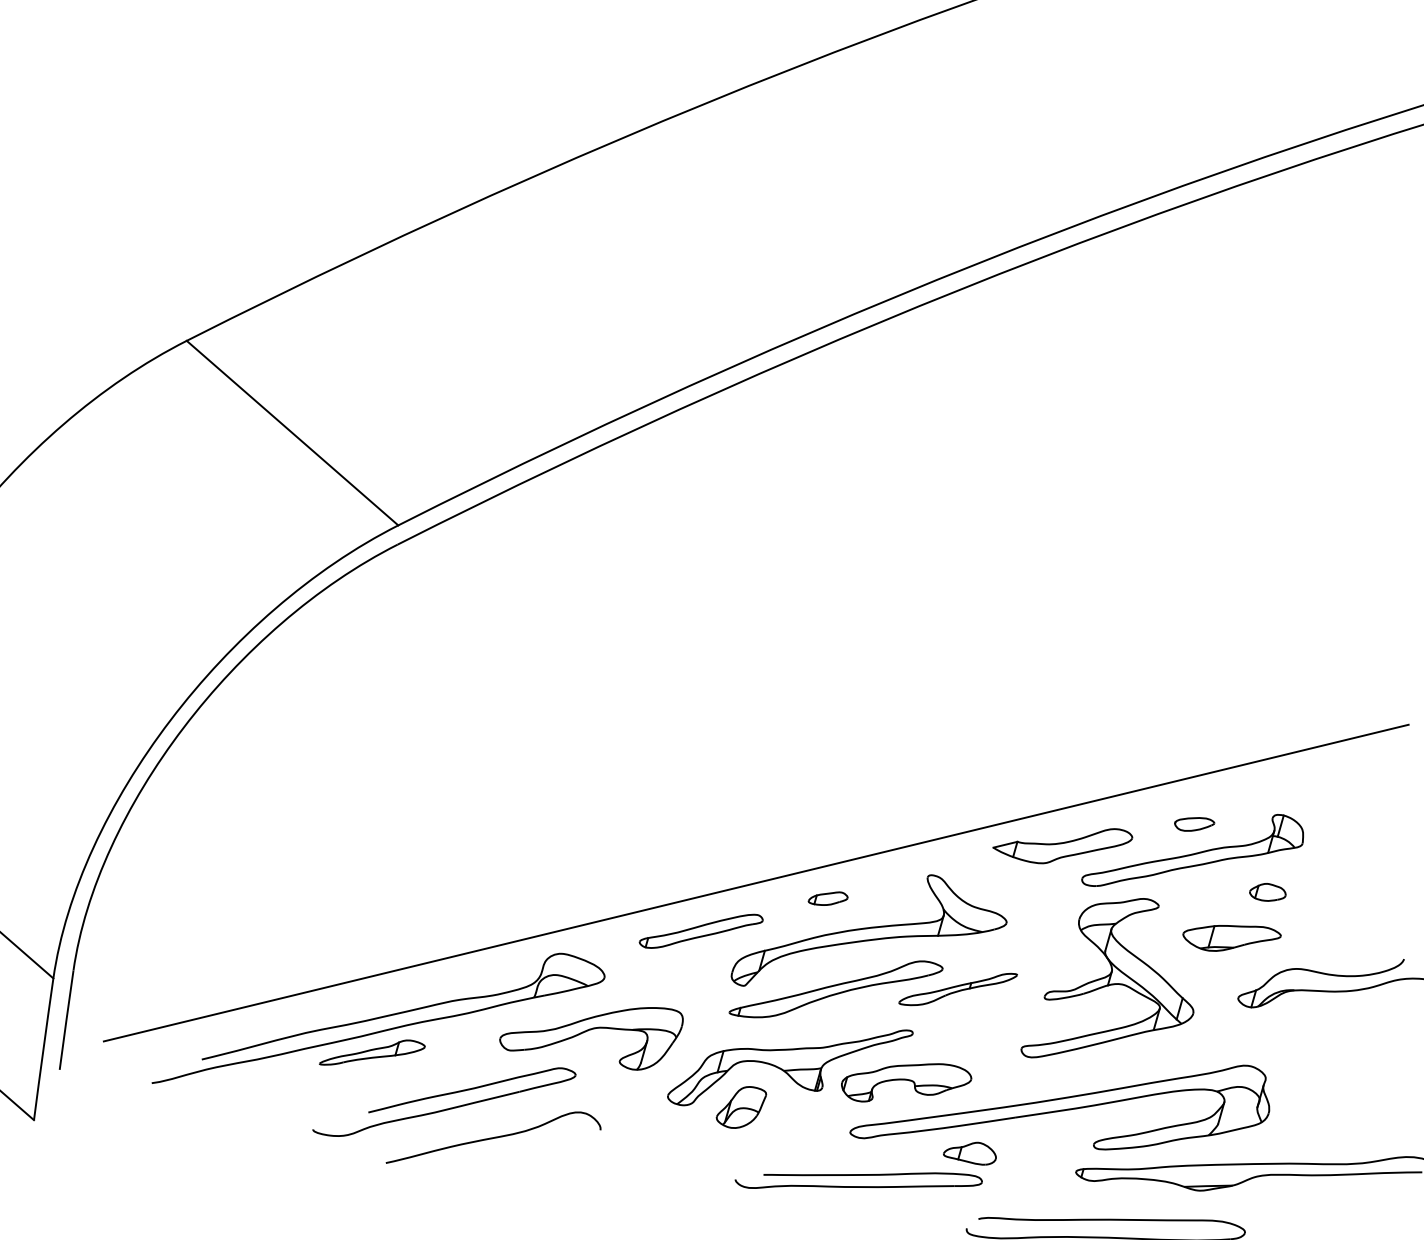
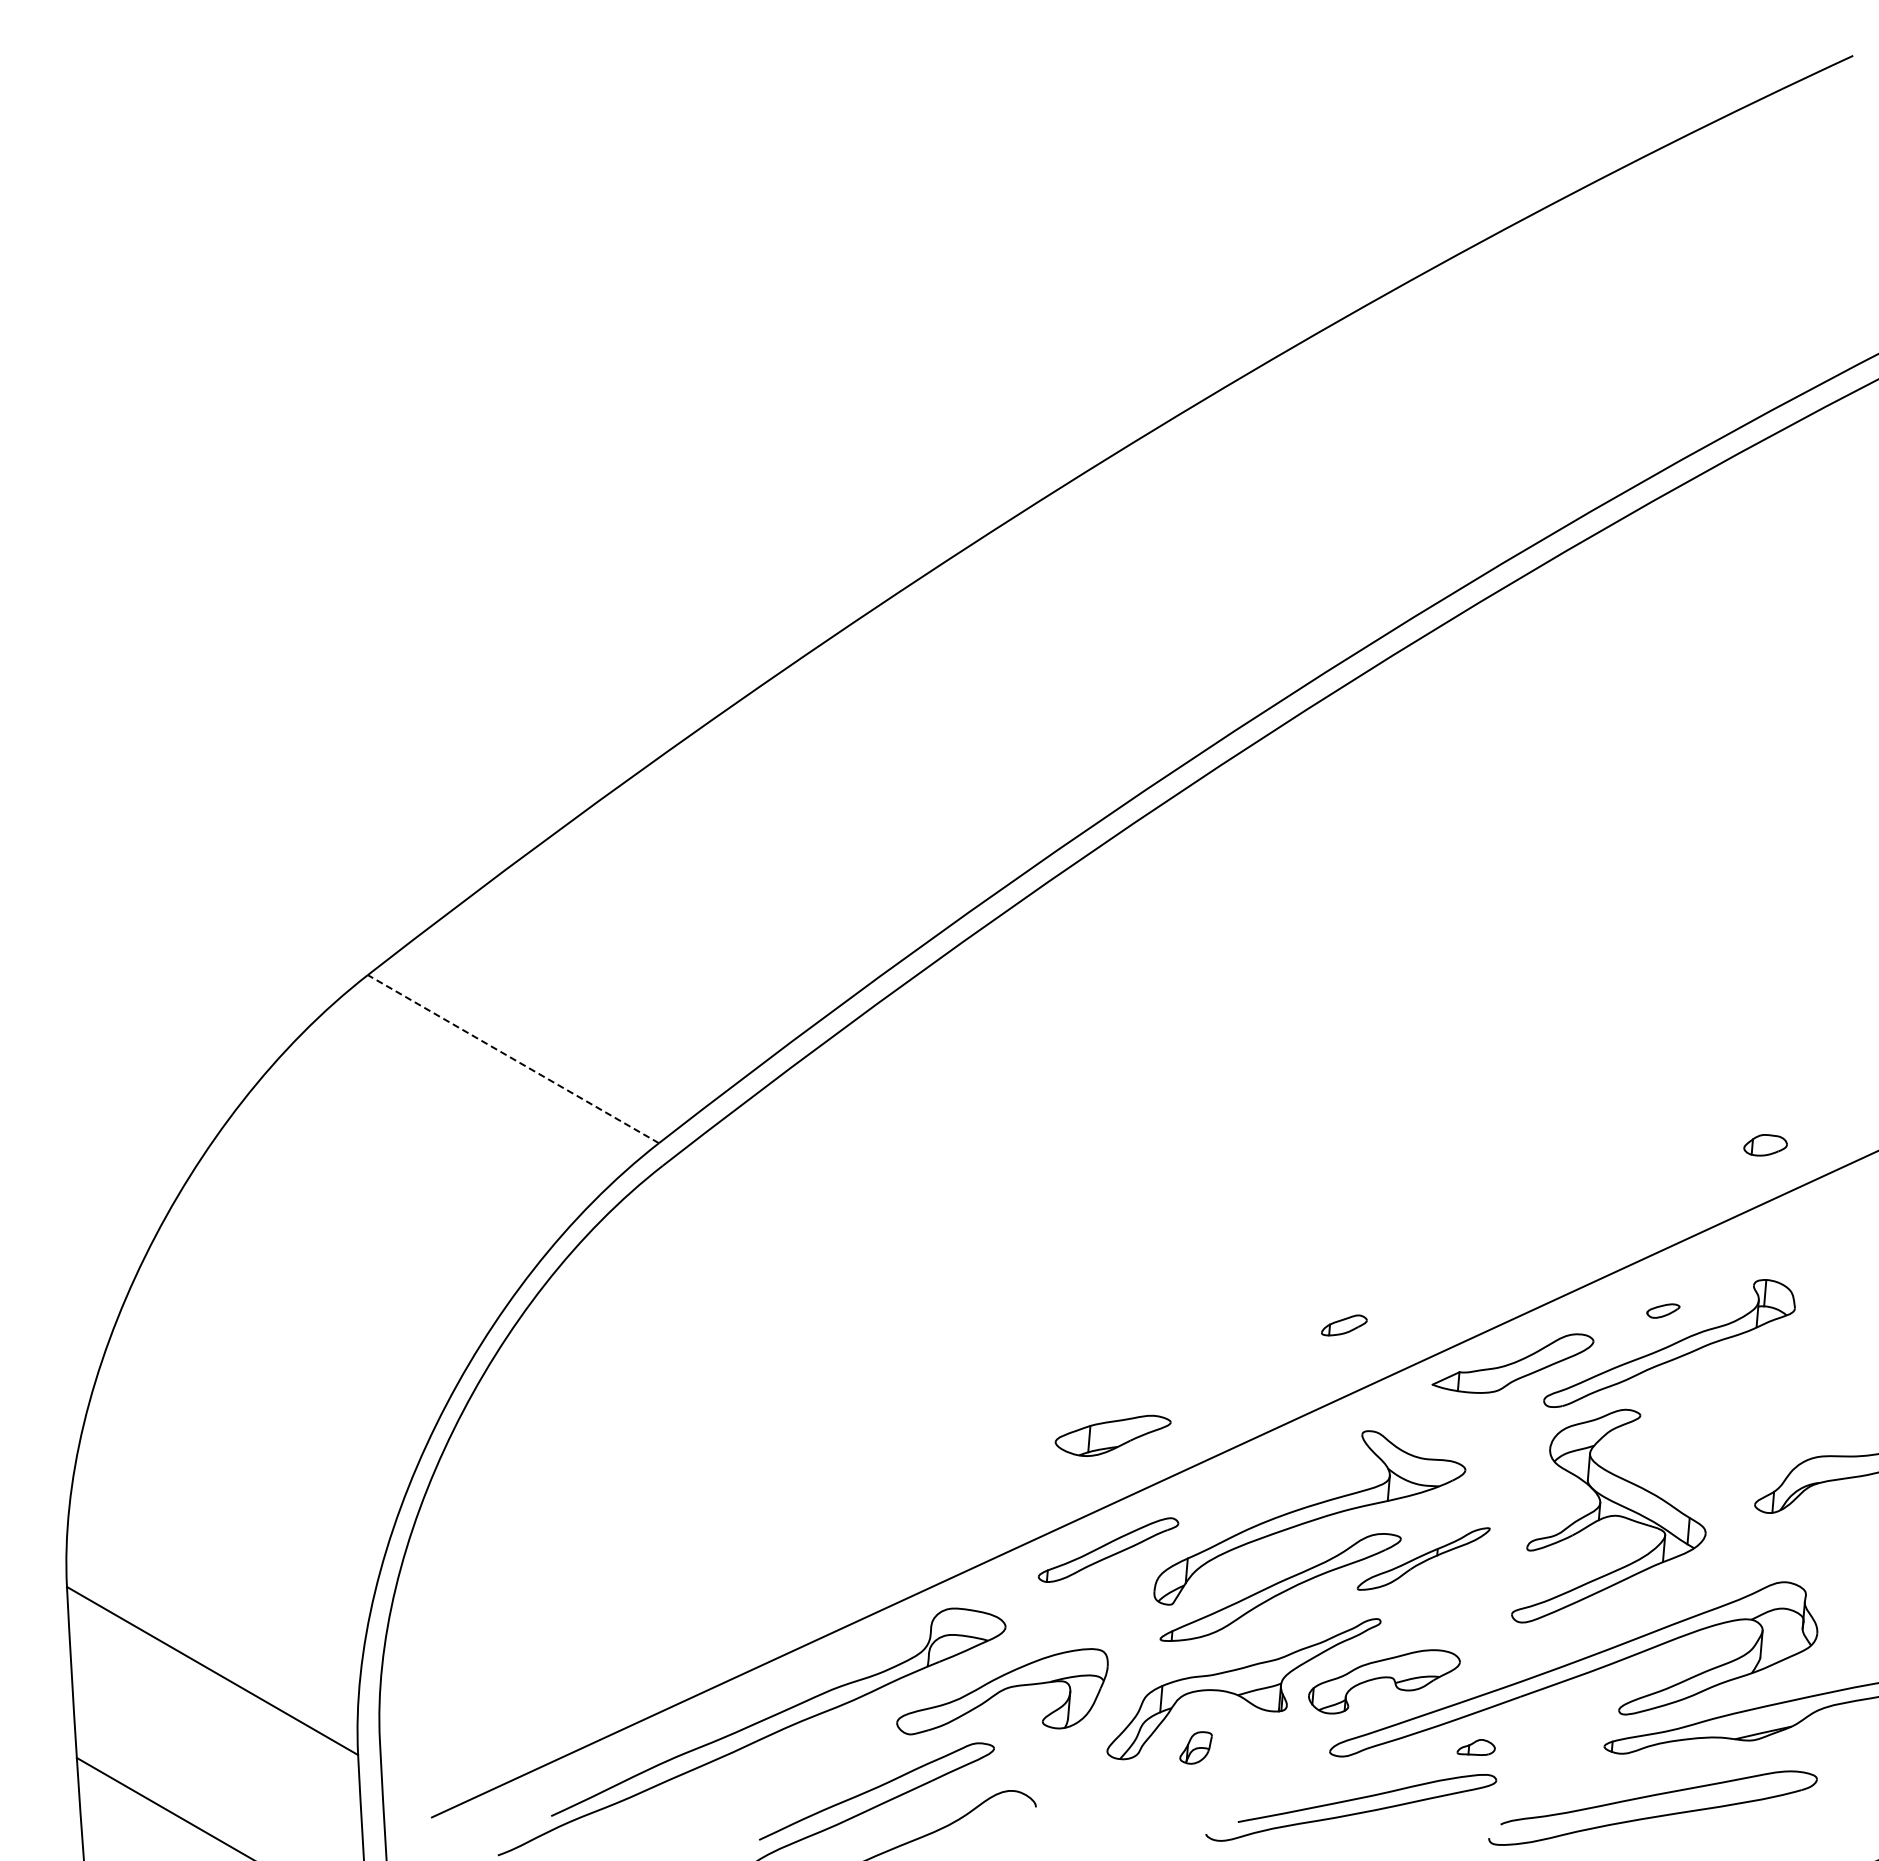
line: (291, 432) -> (512, 1058), solid -> dashed
part: (1194, 824) -> (1663, 1310), size x0.7
part: (1267, 892) -> (1765, 1145), moved
part: (828, 898) -> (1344, 1325), moved
part: (1231, 937) -> (1112, 1435), moved
part: (372, 1053) -> (750, 1769), removed
part: (740, 1106) -> (1195, 1747), size x0.6
part: (971, 1152) -> (1476, 1747), size x0.6

